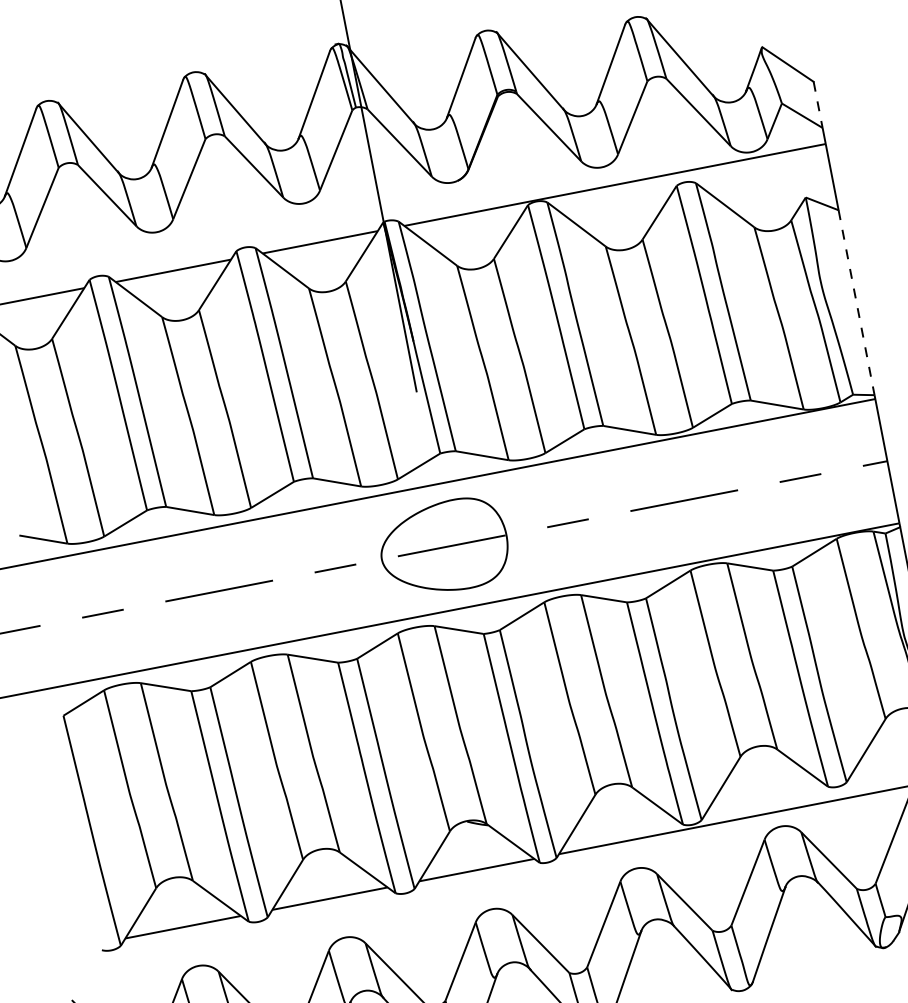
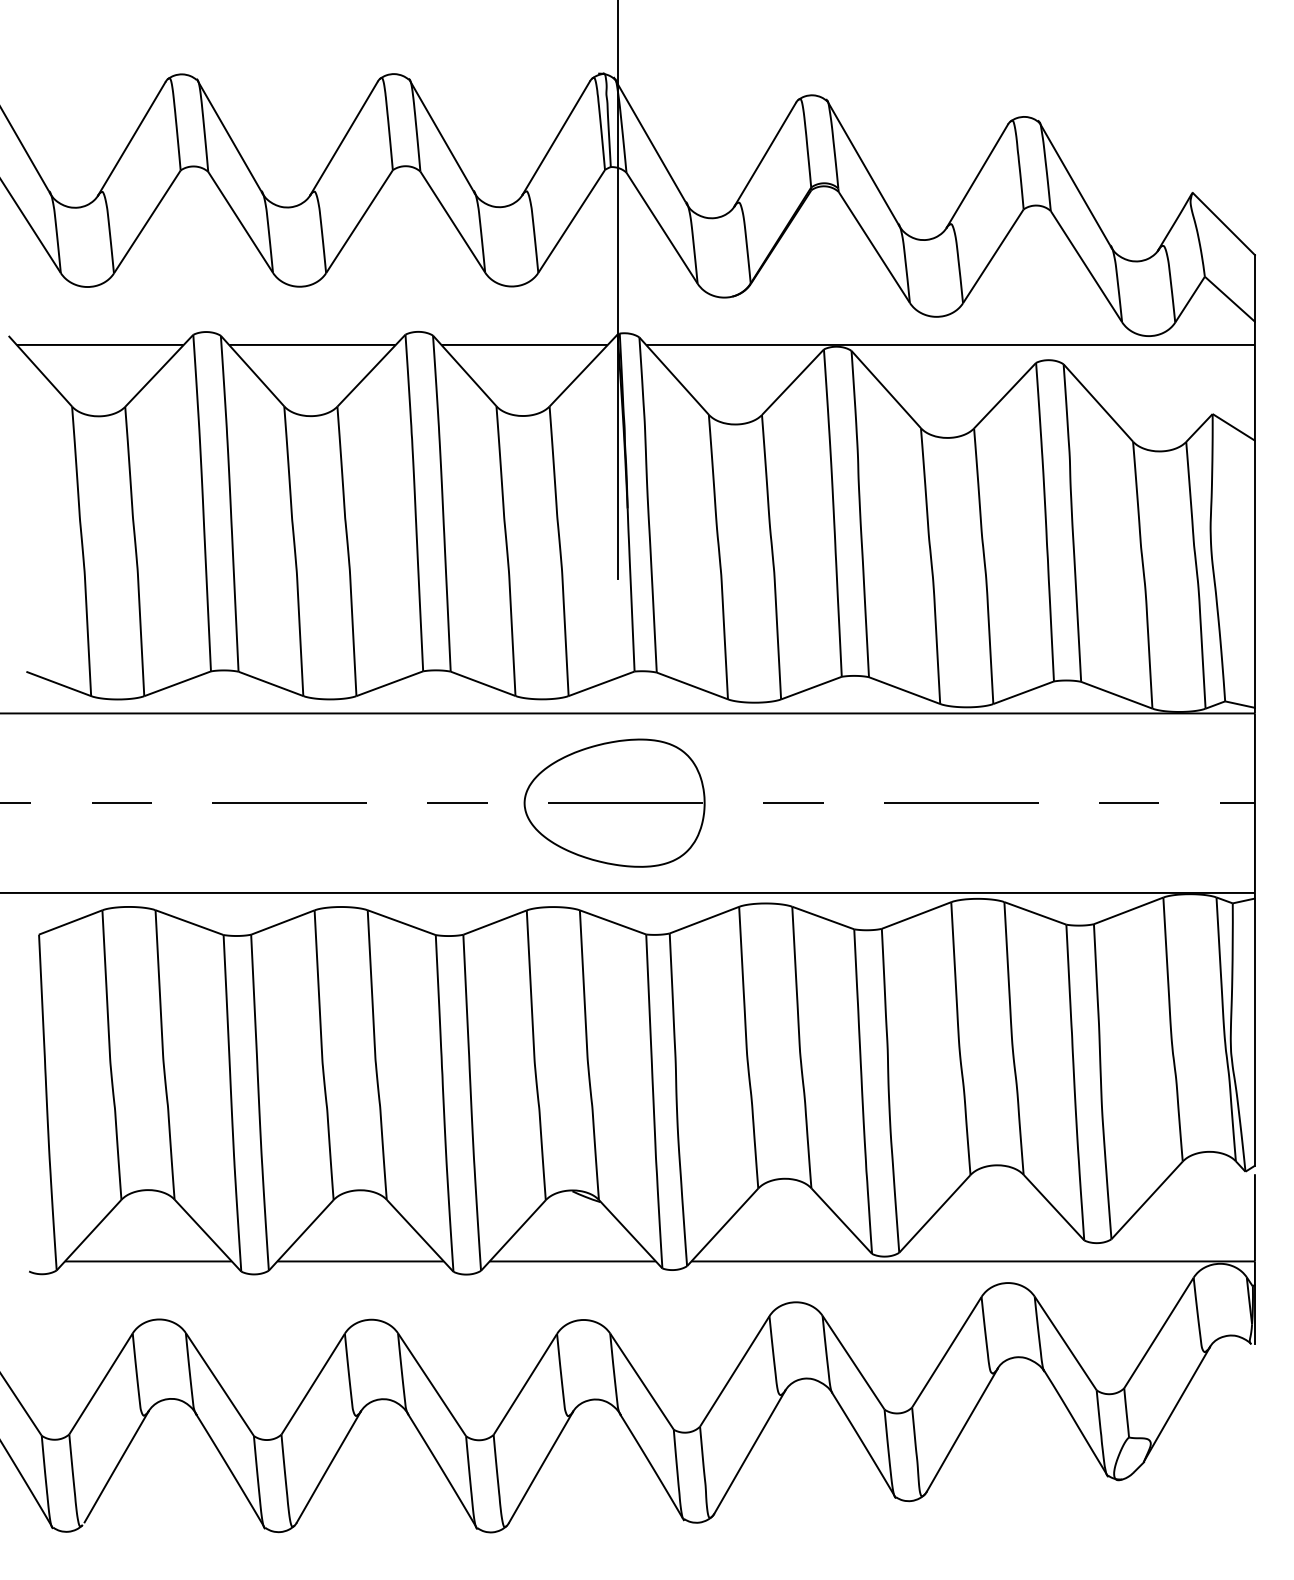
line: (817, 105) -> (1254, 288), dashed -> solid
line: (856, 302) -> (1254, 574), dashed -> solid

